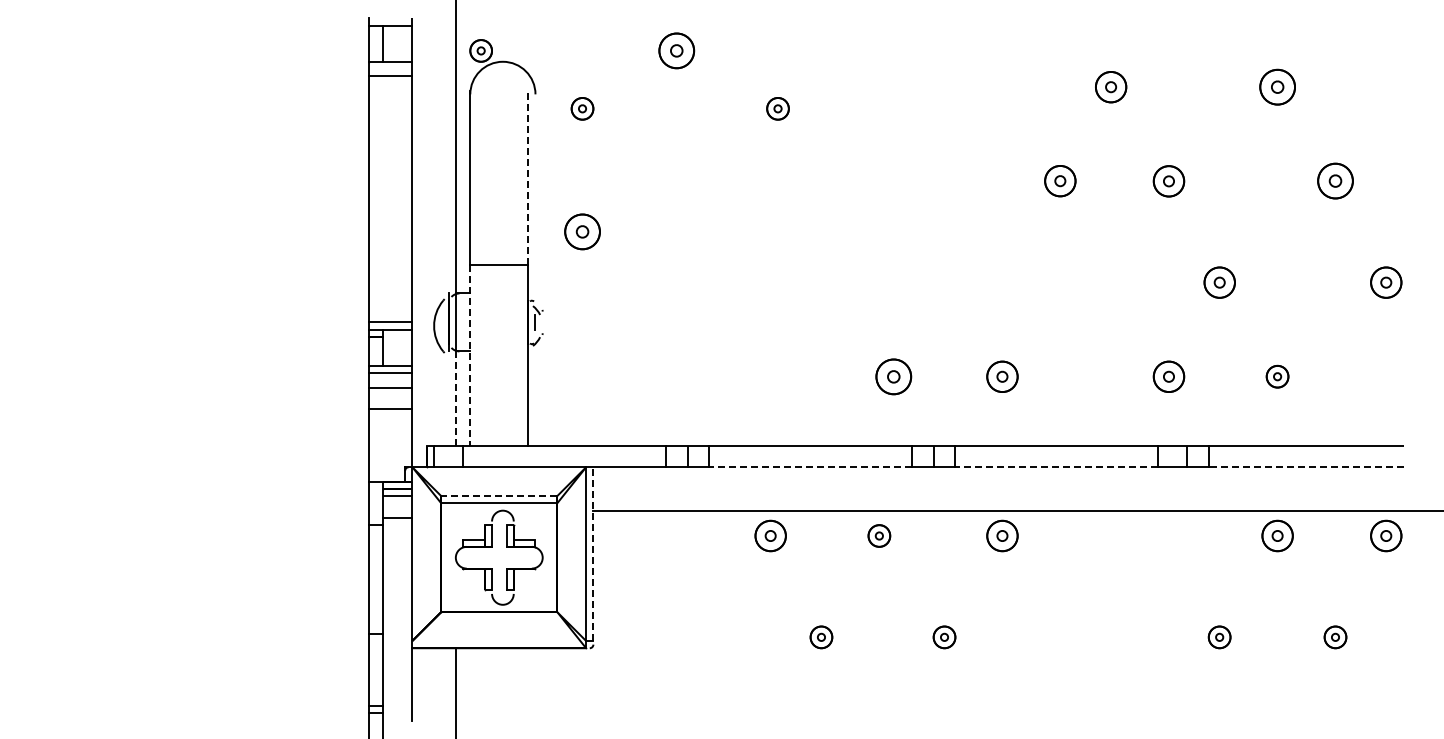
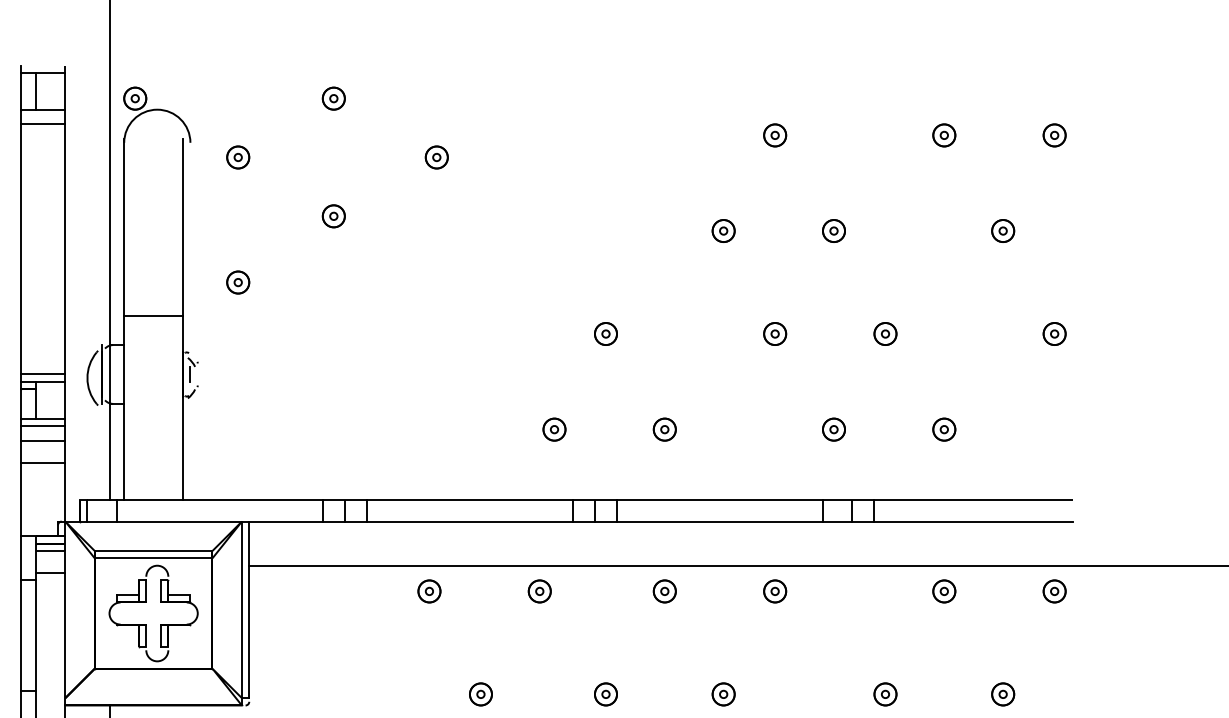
part: (676, 50) -> (333, 98), size x0.62
part: (1110, 86) -> (774, 134), size x0.71
part: (1277, 86) -> (944, 134), size x0.62
part: (1385, 86) -> (1053, 134), added
part: (676, 166) -> (333, 216), added
line: (528, 177) -> (183, 227), dashed -> solid
part: (1168, 180) -> (833, 230), size x0.71
part: (1060, 181) -> (723, 231), size x0.71
part: (1335, 181) -> (1003, 231), size x0.62
part: (582, 231) -> (238, 282), size x0.62
part: (944, 282) -> (605, 333), added
part: (1110, 282) -> (774, 333), added
part: (1219, 282) -> (885, 333), size x0.71
part: (1385, 282) -> (1053, 333), size x0.71
line: (470, 355) -> (124, 408), dashed -> solid
part: (893, 376) -> (554, 429), size x0.62
part: (1002, 376) -> (664, 429), size x0.71
part: (1168, 376) -> (833, 429), size x0.71
line: (455, 398) -> (109, 451), dashed -> solid
line: (810, 467) -> (469, 521), dashed -> solid
line: (1056, 467) -> (719, 521), dashed -> solid
line: (1306, 467) -> (973, 521), dashed -> solid
line: (499, 496) -> (153, 551), dashed -> solid
part: (770, 535) -> (429, 590), size x0.71
part: (1002, 535) -> (664, 590), size x0.71
part: (1110, 535) -> (774, 590), added
part: (1277, 535) -> (944, 590), size x0.71
part: (1385, 535) -> (1053, 590), size x0.71
line: (593, 554) -> (249, 610), dashed -> solid
part: (1060, 637) -> (723, 694), added

